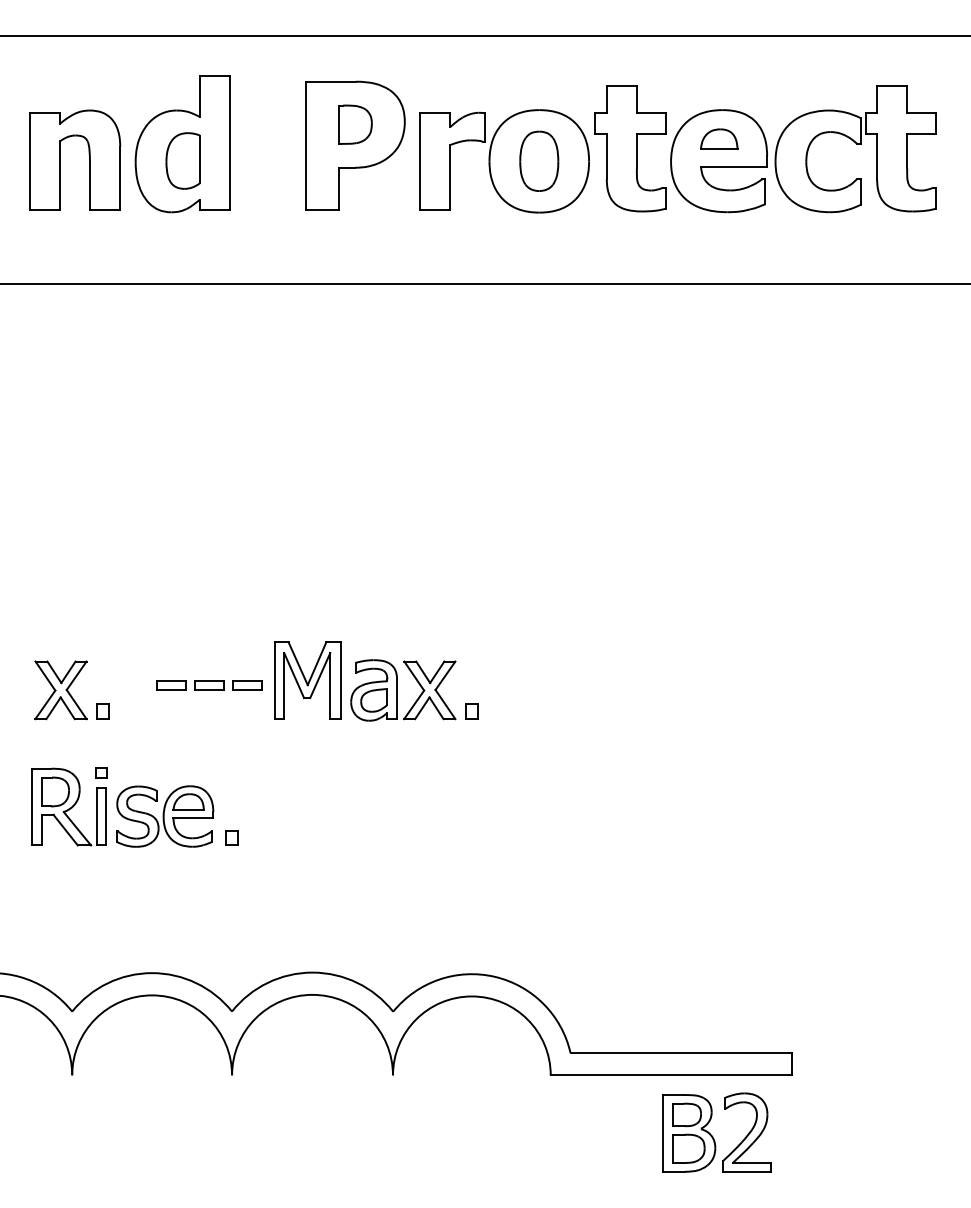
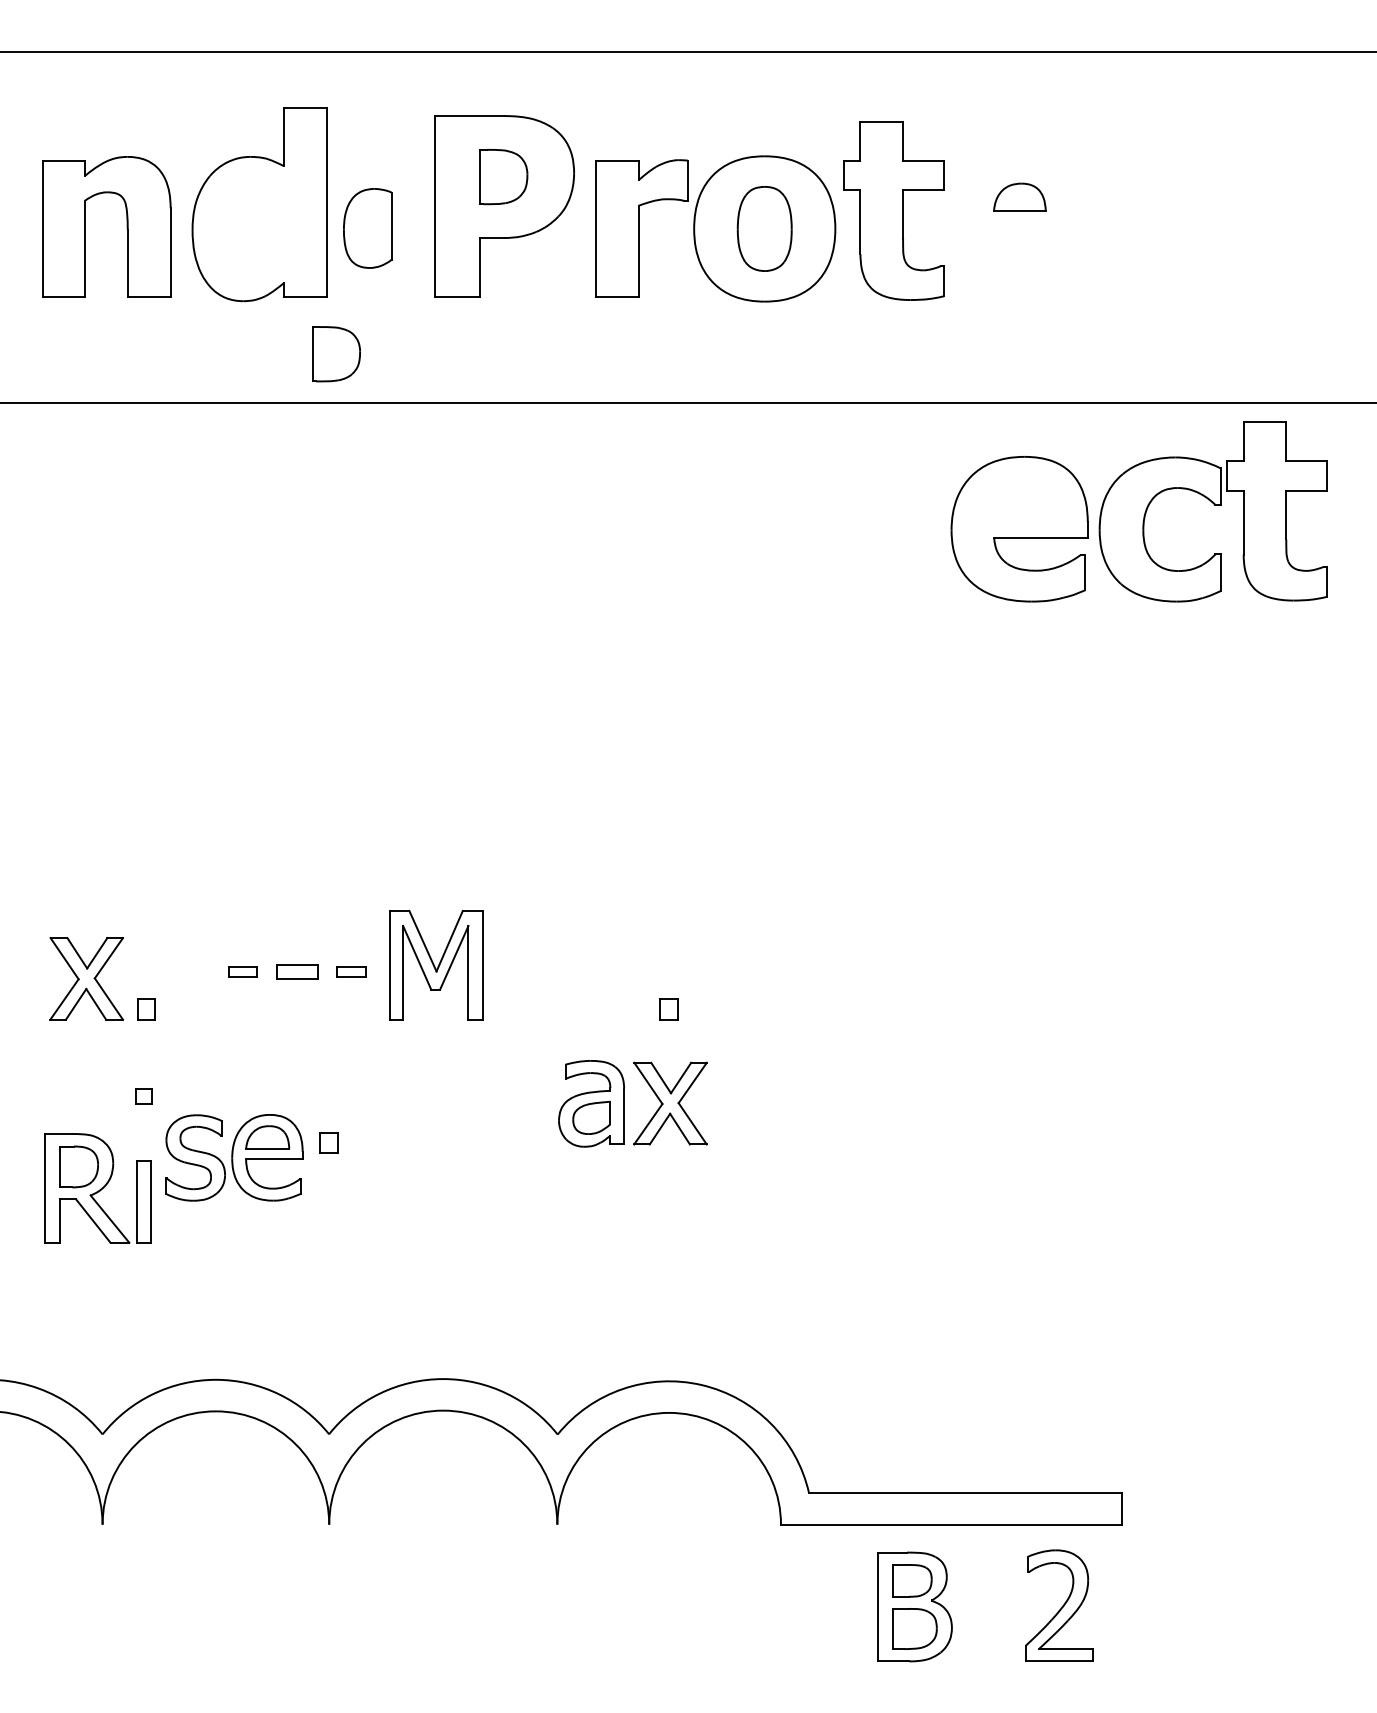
part: (803, 149) -> (1139, 512), moved
part: (182, 160) -> (366, 227), moved
part: (237, 249) -> (336, 353), added
part: (171, 685) -> (243, 972), size x0.7
part: (247, 685) -> (351, 972), size x0.7
part: (403, 690) -> (633, 1103), moved
part: (68, 806) -> (97, 1187), moved
part: (231, 837) -> (328, 1142), moved
part: (689, 1133) -> (915, 1607), moved

